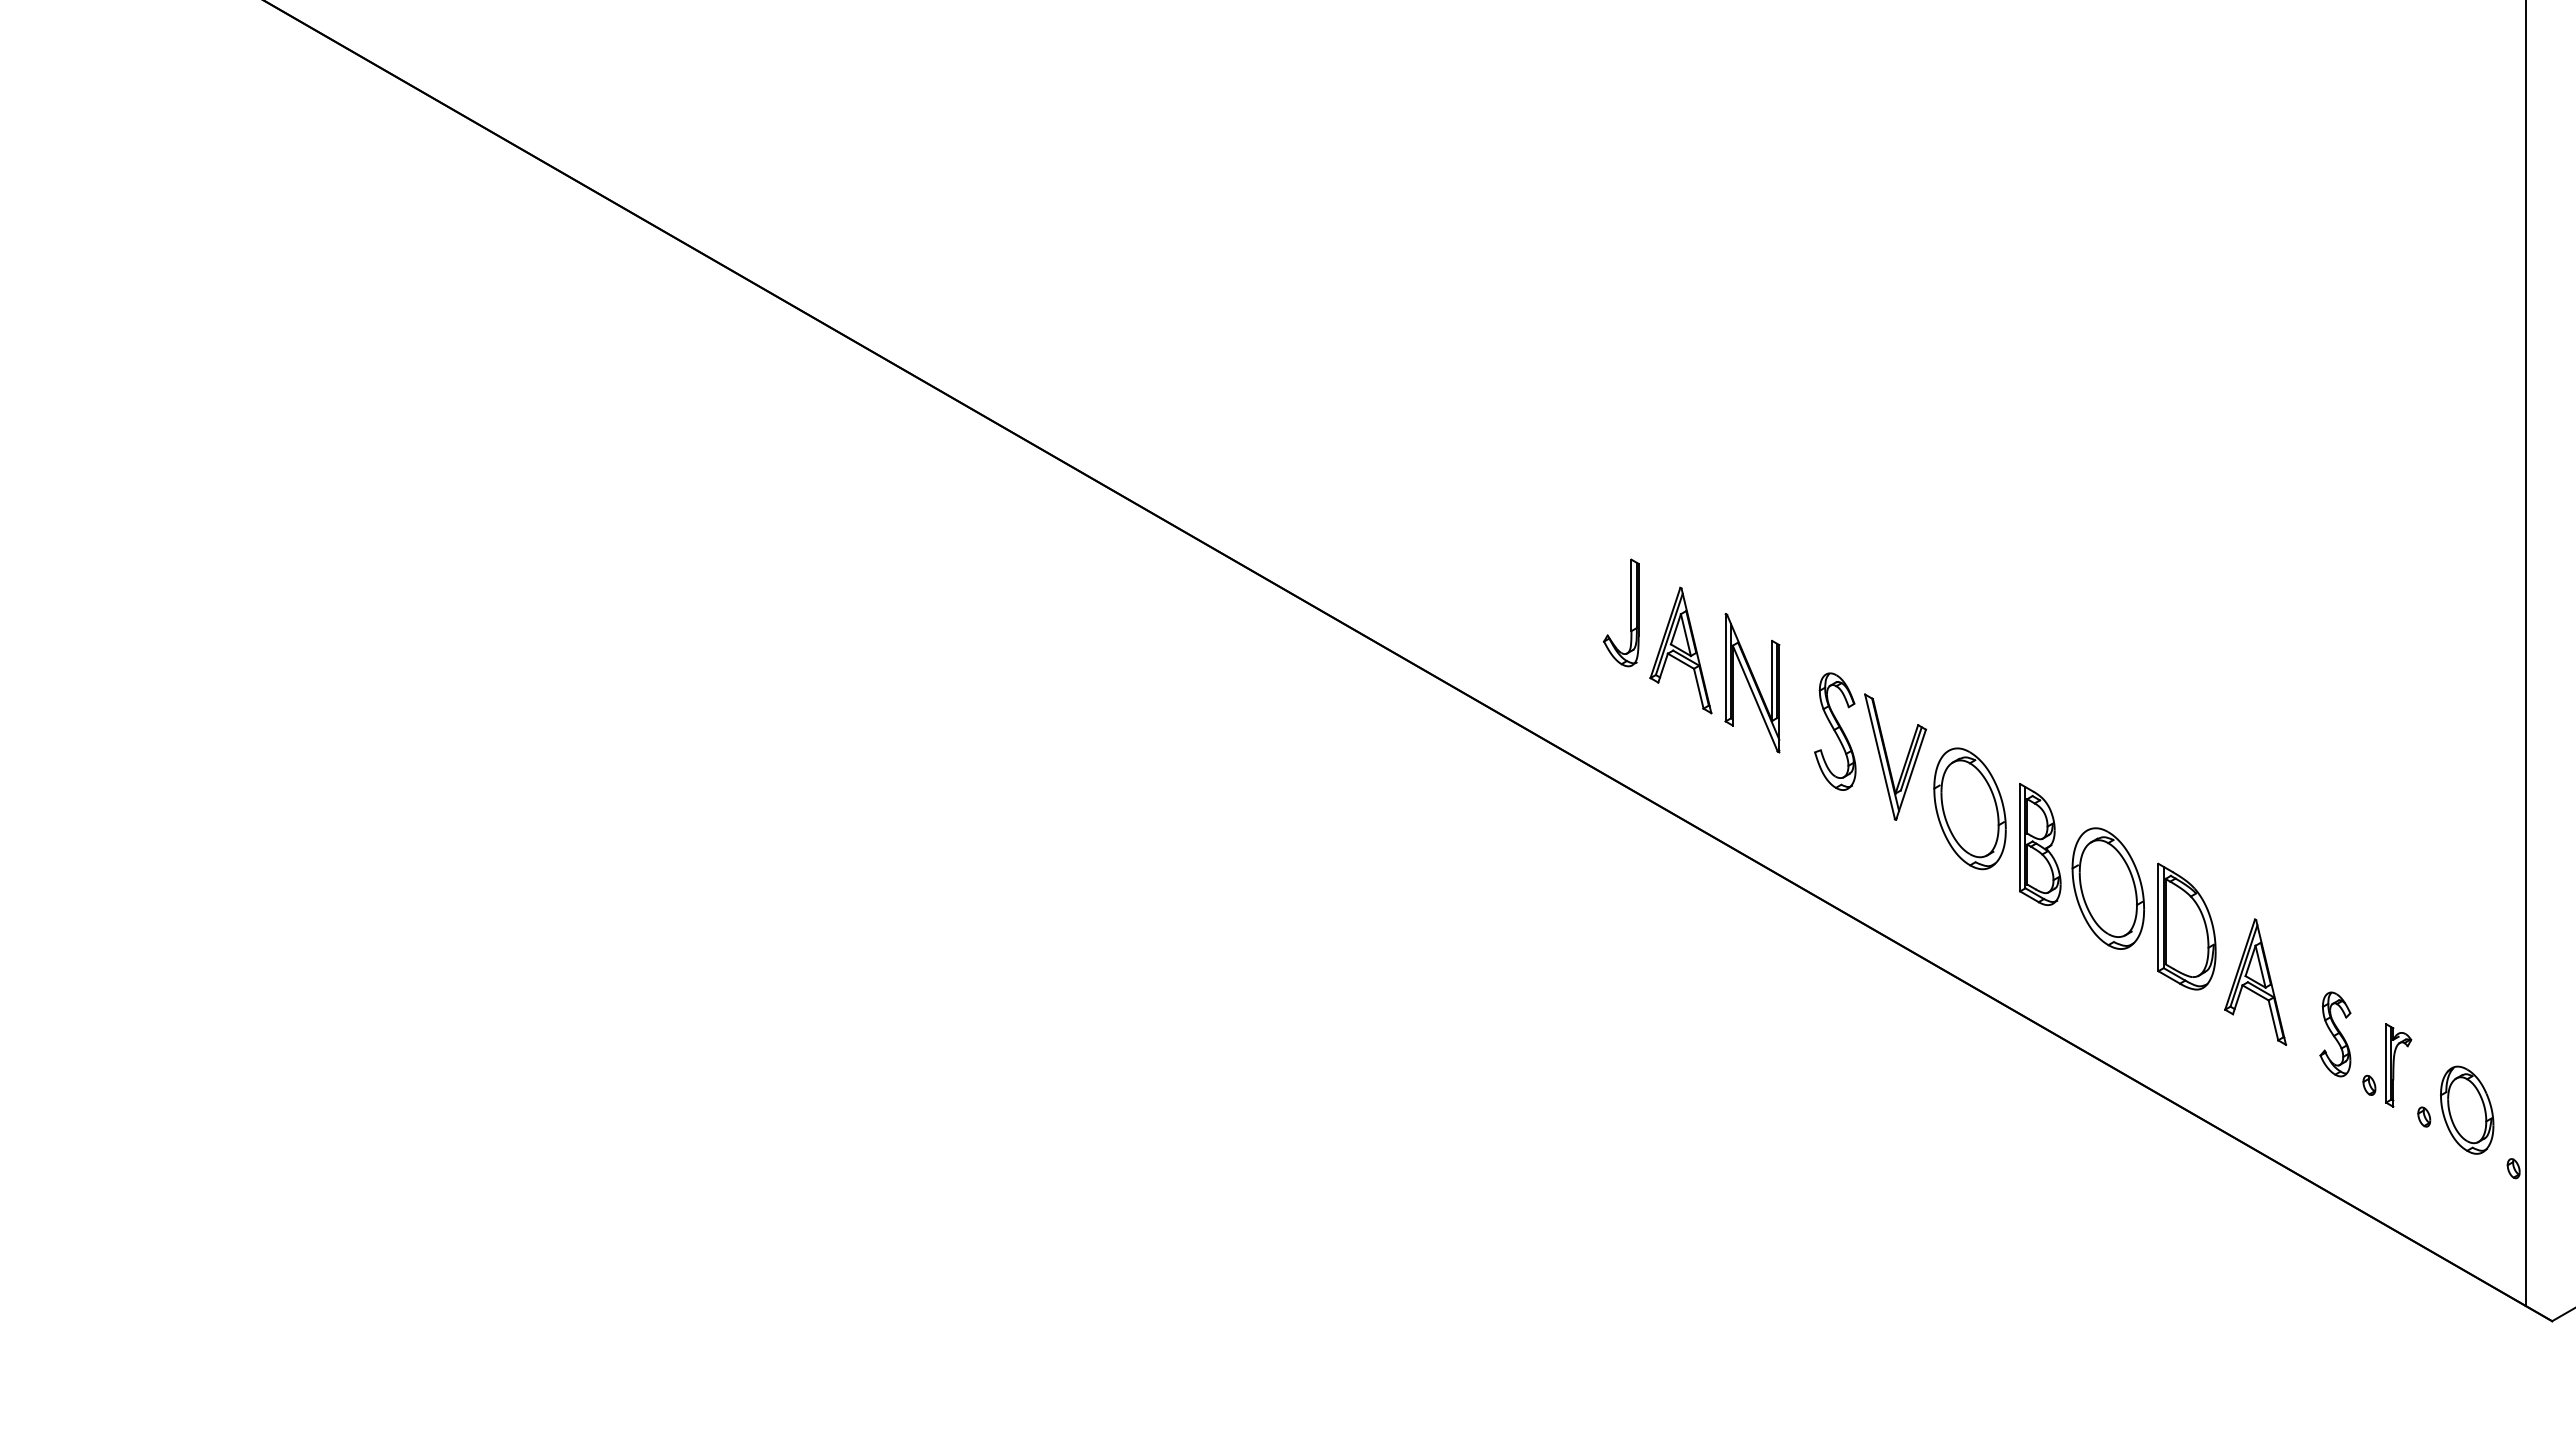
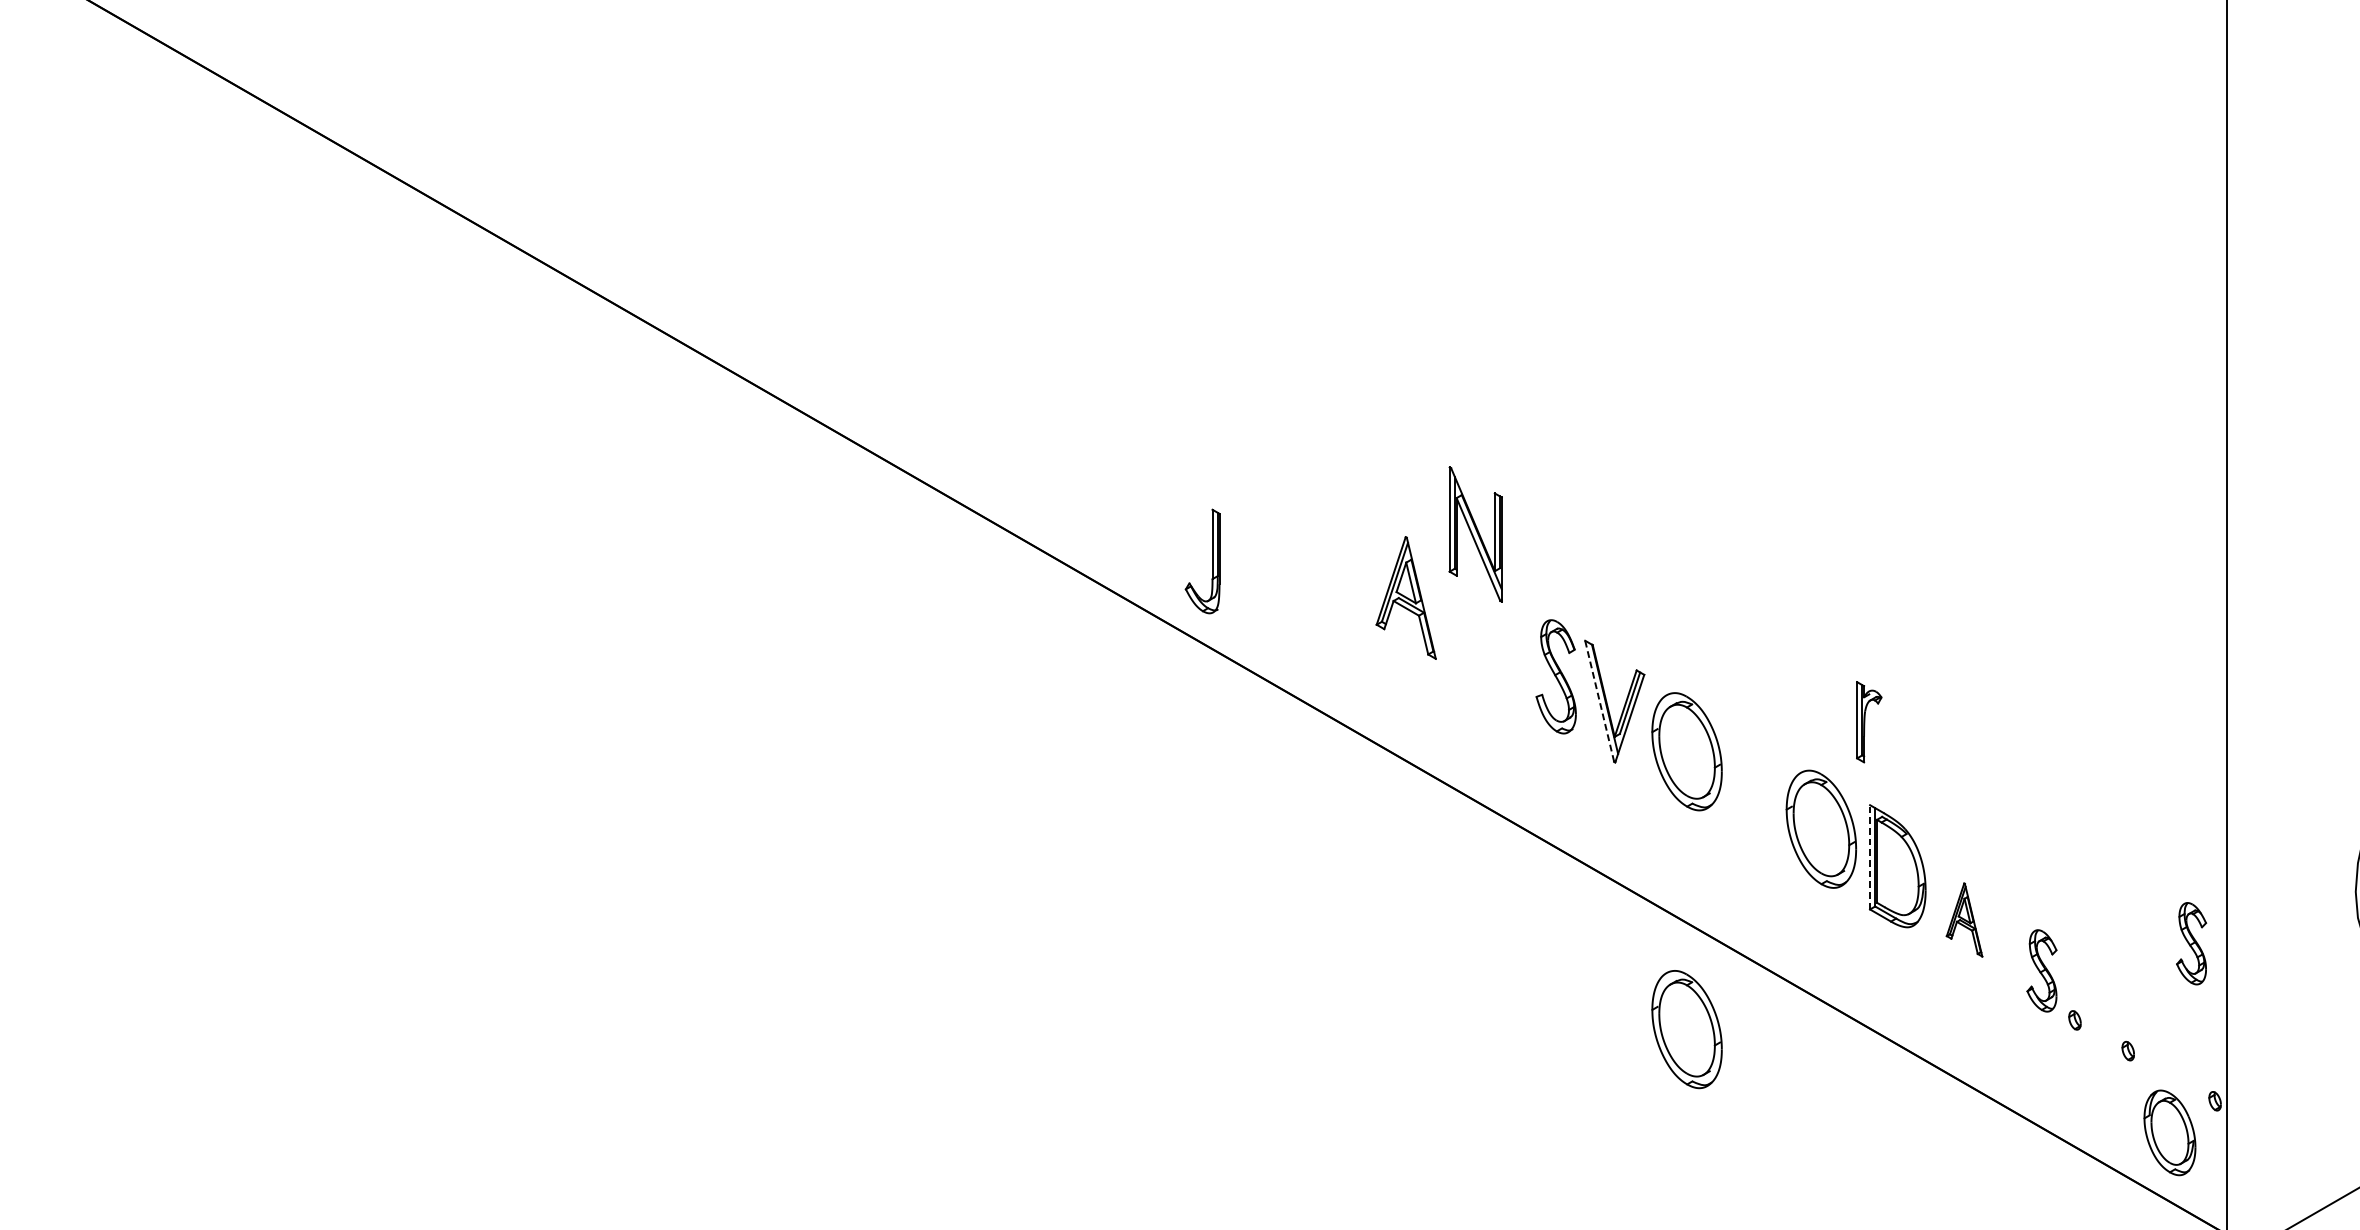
part: (1630, 612) -> (1211, 561), moved
part: (1752, 683) -> (1475, 534), moved
line: (1879, 756) -> (1599, 700), solid -> dashed
part: (2040, 844) -> (1755, 786), removed
line: (2158, 917) -> (1870, 857), solid -> dashed
part: (2255, 981) -> (1964, 919), size x0.6
part: (2489, 1006) -> (2191, 943), added
part: (2398, 1065) -> (1869, 722), moved
part: (1969, 1094) -> (1686, 1029), added
part: (2467, 1109) -> (2170, 1132), moved

